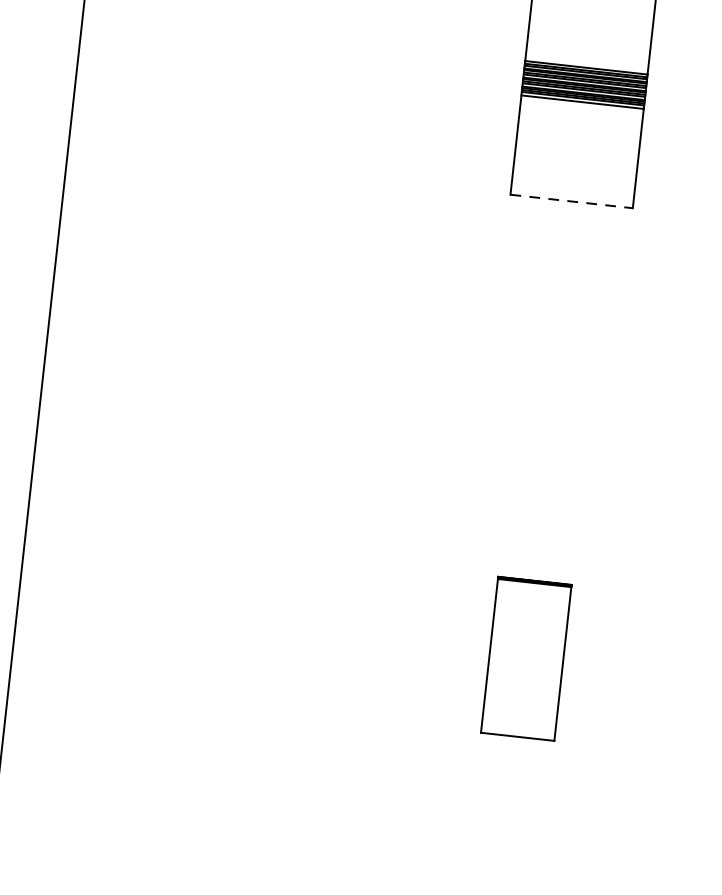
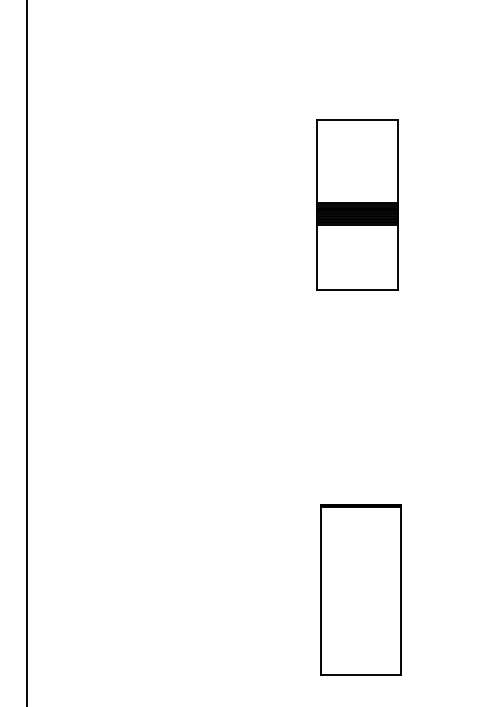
line: (571, 201) -> (357, 290), dashed -> solid
part: (525, 658) -> (360, 589), size x1.67

